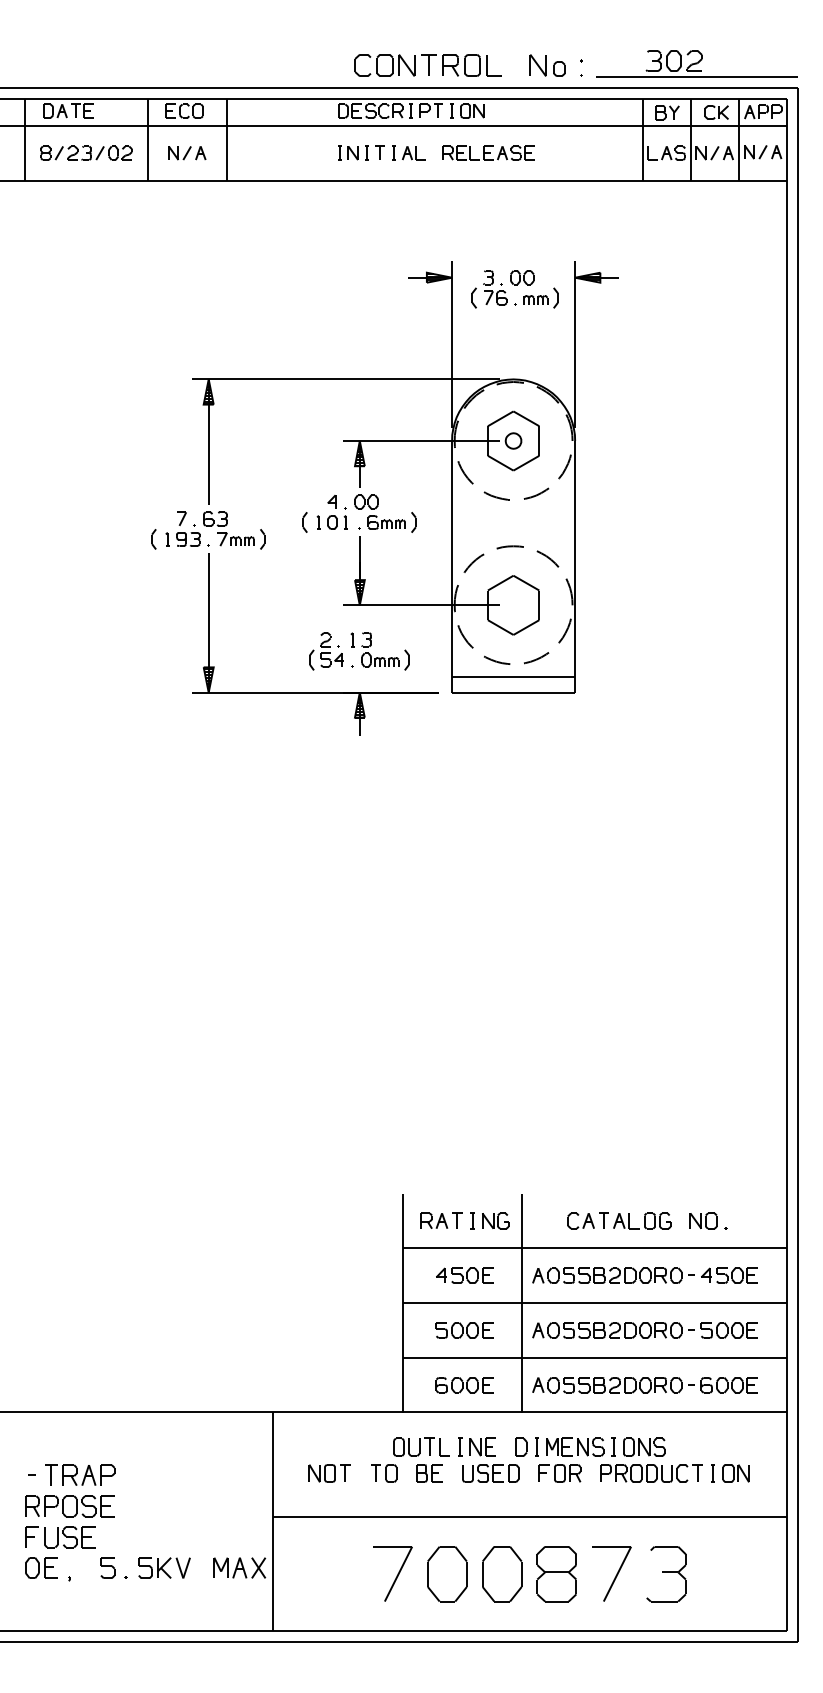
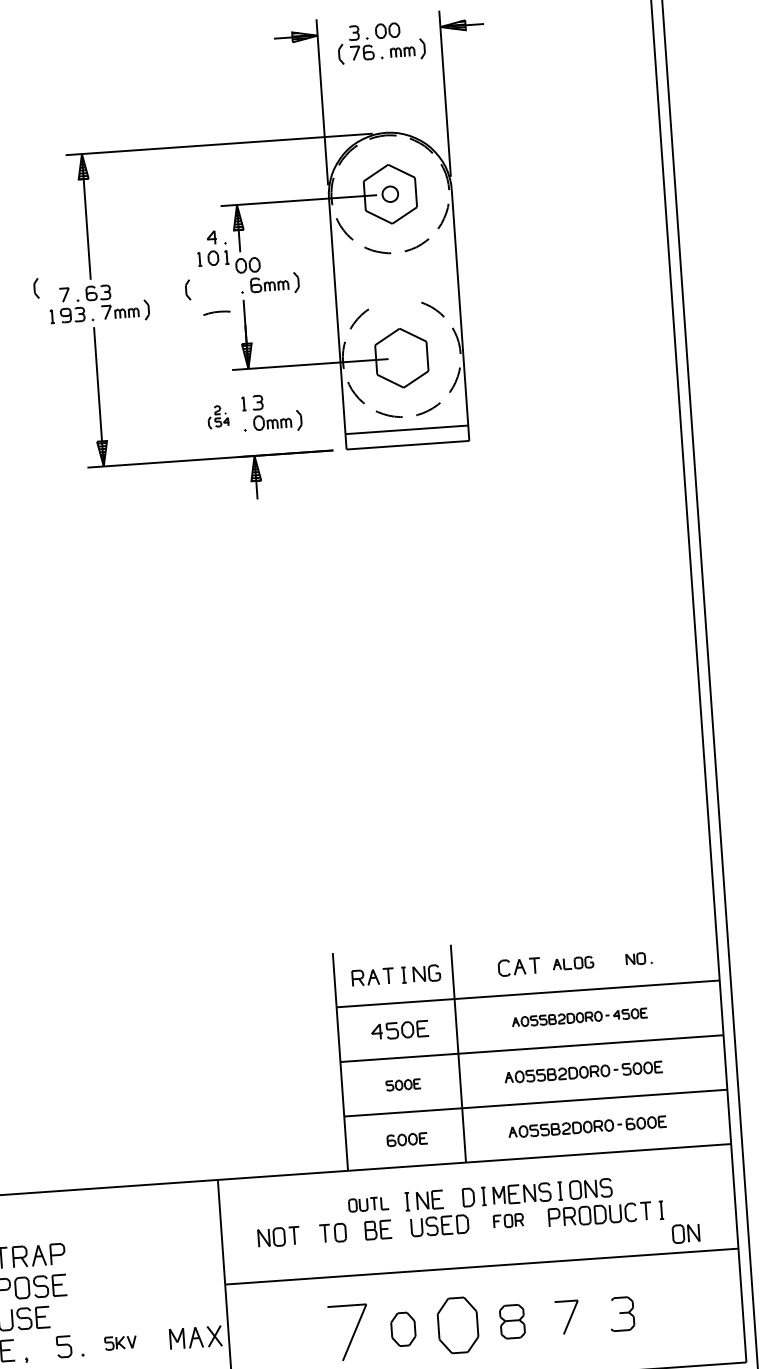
part: (331, 512) -> (211, 248), moved
part: (153, 539) -> (36, 288), moved
line: (509, 547) -> (216, 313), moved
part: (326, 651) -> (218, 417), size x0.6
part: (642, 1220) -> (573, 962), size x0.7
part: (708, 1220) -> (639, 958), size x0.7
part: (644, 1275) -> (579, 1017), size x0.6
part: (464, 1330) -> (403, 1084), size x0.6
part: (644, 1330) -> (583, 1072), size x0.7
part: (464, 1385) -> (407, 1139), size x0.7
part: (644, 1385) -> (586, 1127), size x0.7
part: (421, 1446) -> (368, 1203), size x0.7
part: (559, 1473) -> (508, 1221), size x0.7
part: (735, 1473) -> (685, 1233), moved
part: (164, 1567) -> (120, 1342), size x0.6
part: (611, 1573) -> (567, 1317), size x0.6
part: (447, 1574) -> (403, 1329), size x0.6
part: (556, 1574) -> (512, 1321), size x0.6
part: (666, 1574) -> (621, 1314), size x0.6

